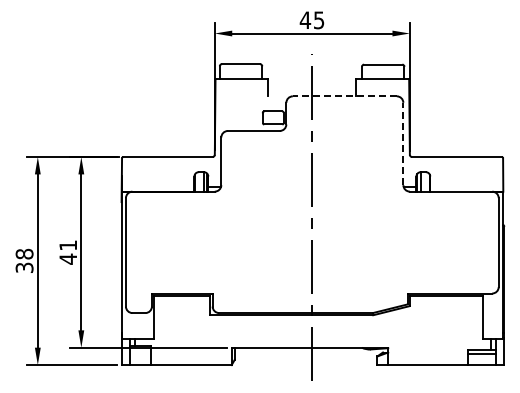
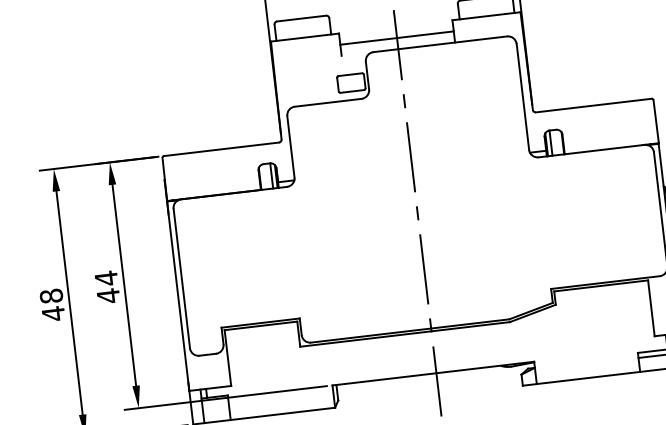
line: (312, 87) -> (397, 37), added
line: (344, 96) -> (439, 44), dashed -> solid
line: (403, 143) -> (522, 96), dashed -> solid
text: (67, 245) -> (105, 278), 41 -> 44
text: (24, 267) -> (53, 313), 38 -> 48

